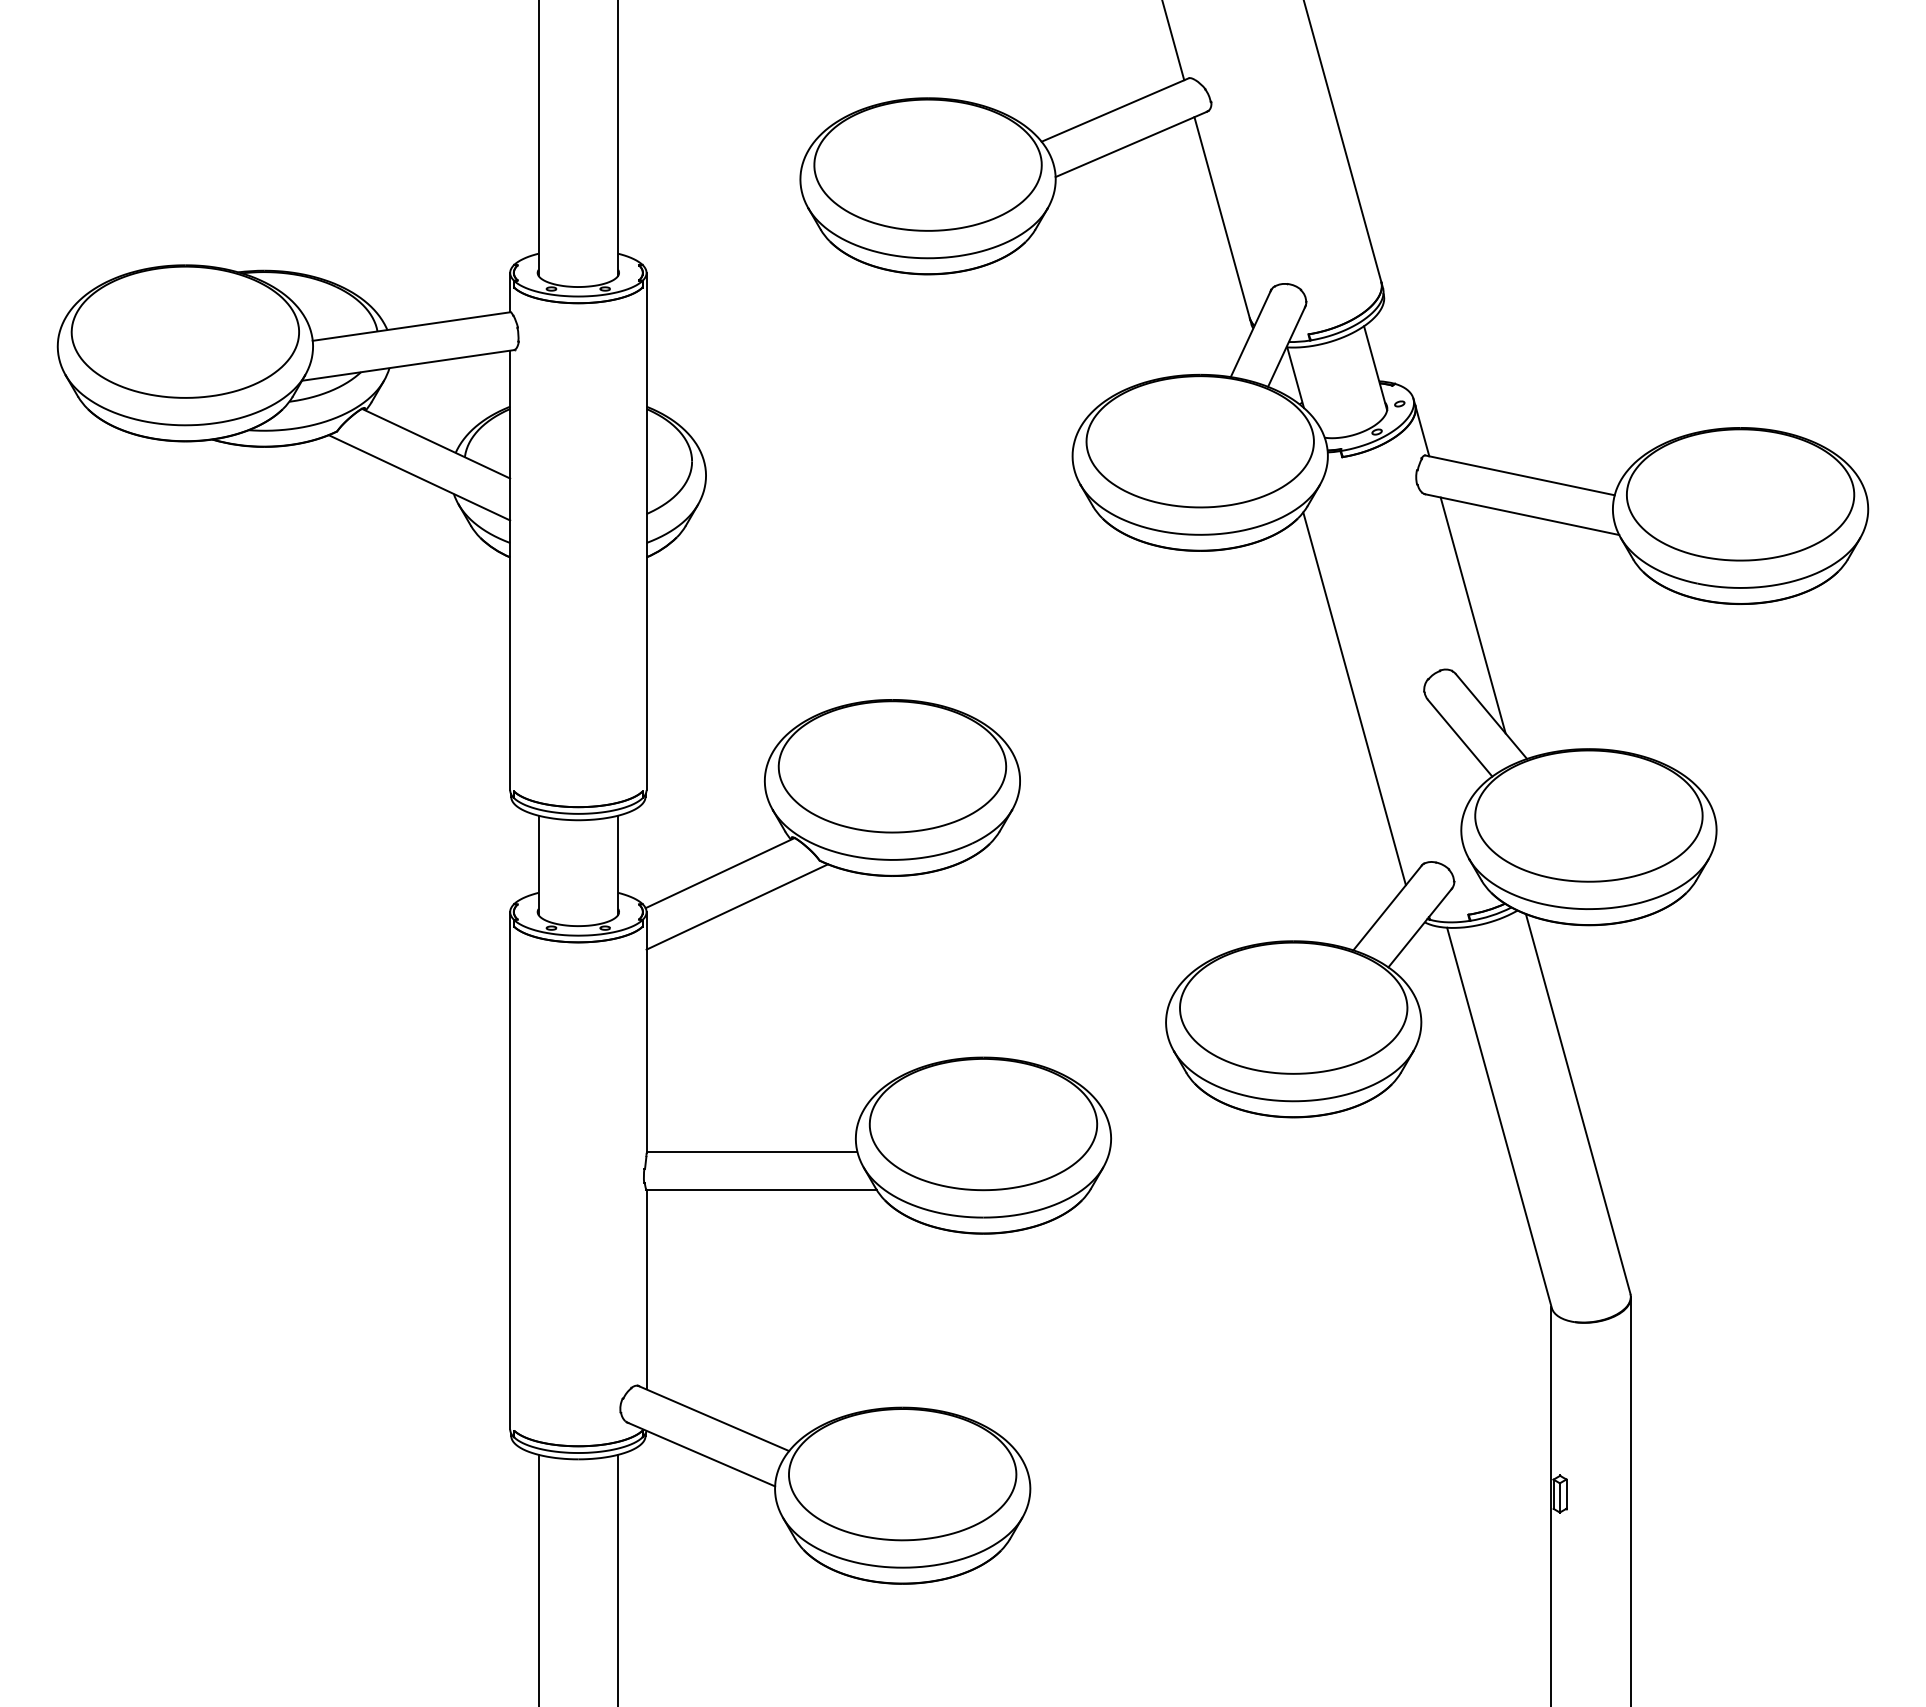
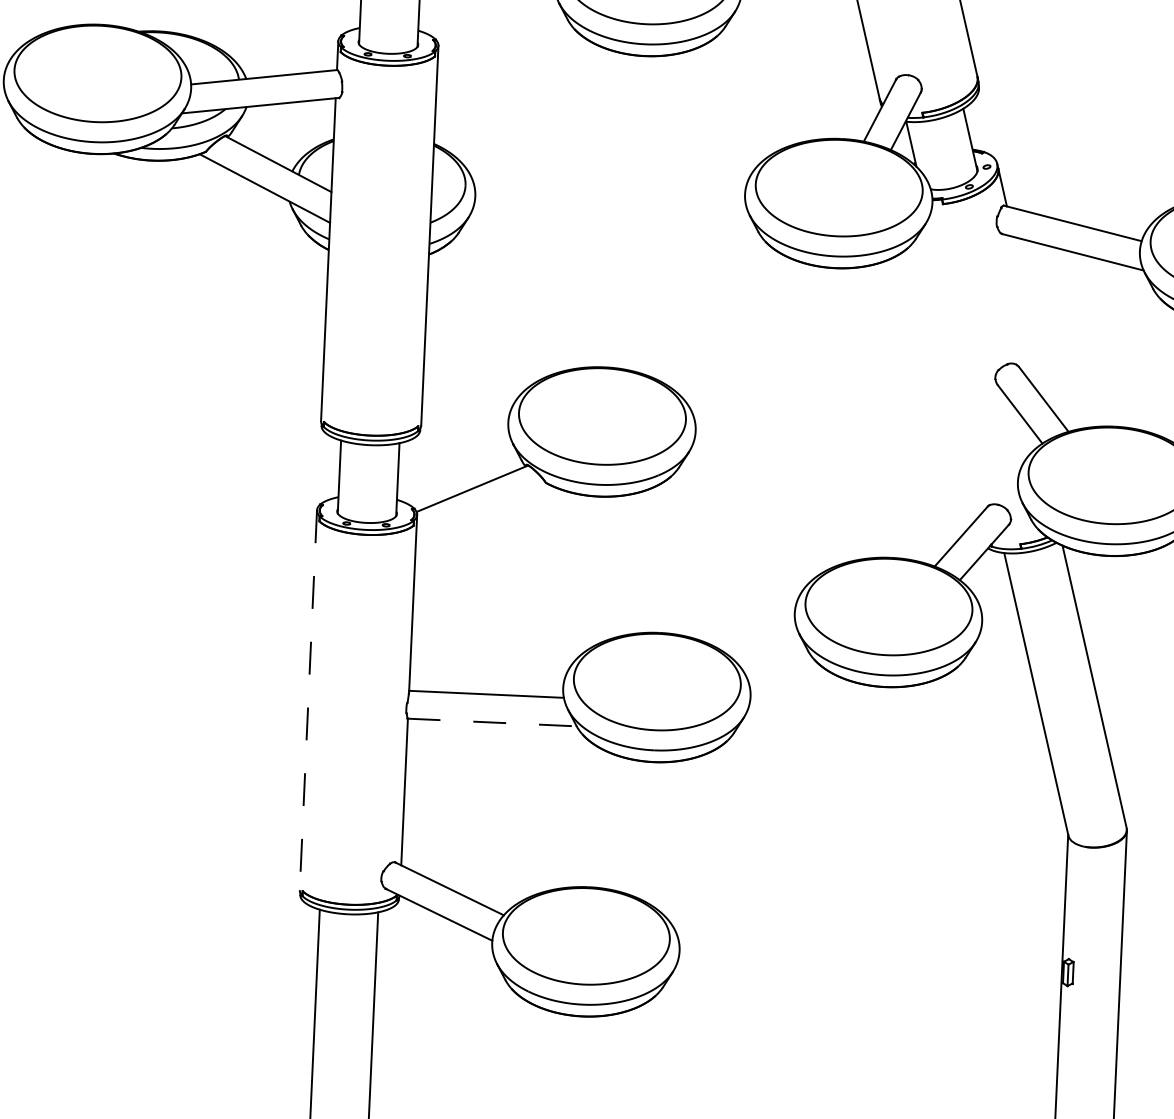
line: (1472, 615) -> (1033, 324), removed
line: (1354, 698) -> (943, 381), removed
line: (736, 906) -> (483, 513), removed
line: (510, 1170) -> (308, 700), solid -> dashed
line: (761, 1189) -> (492, 722), solid -> dashed

